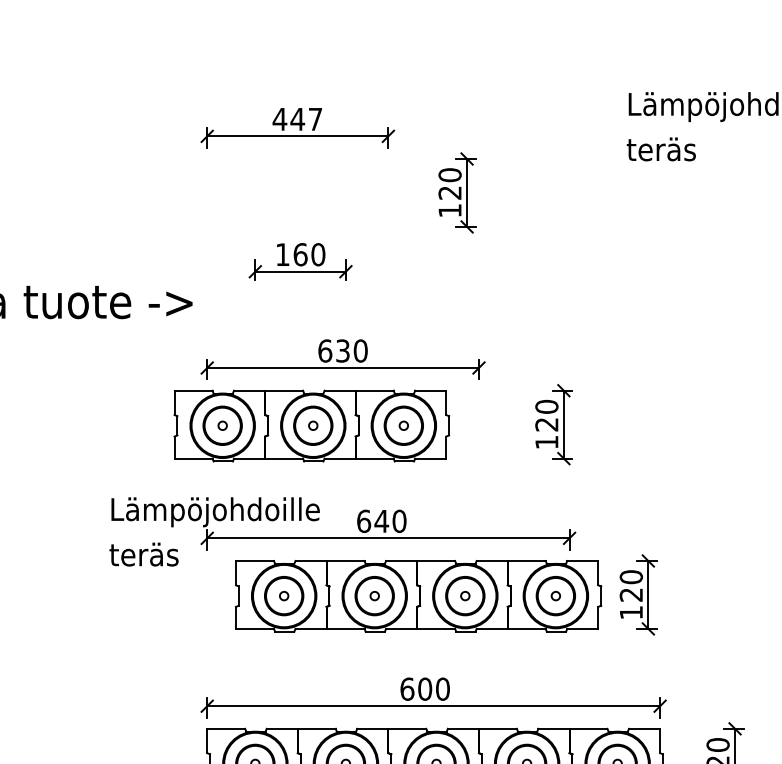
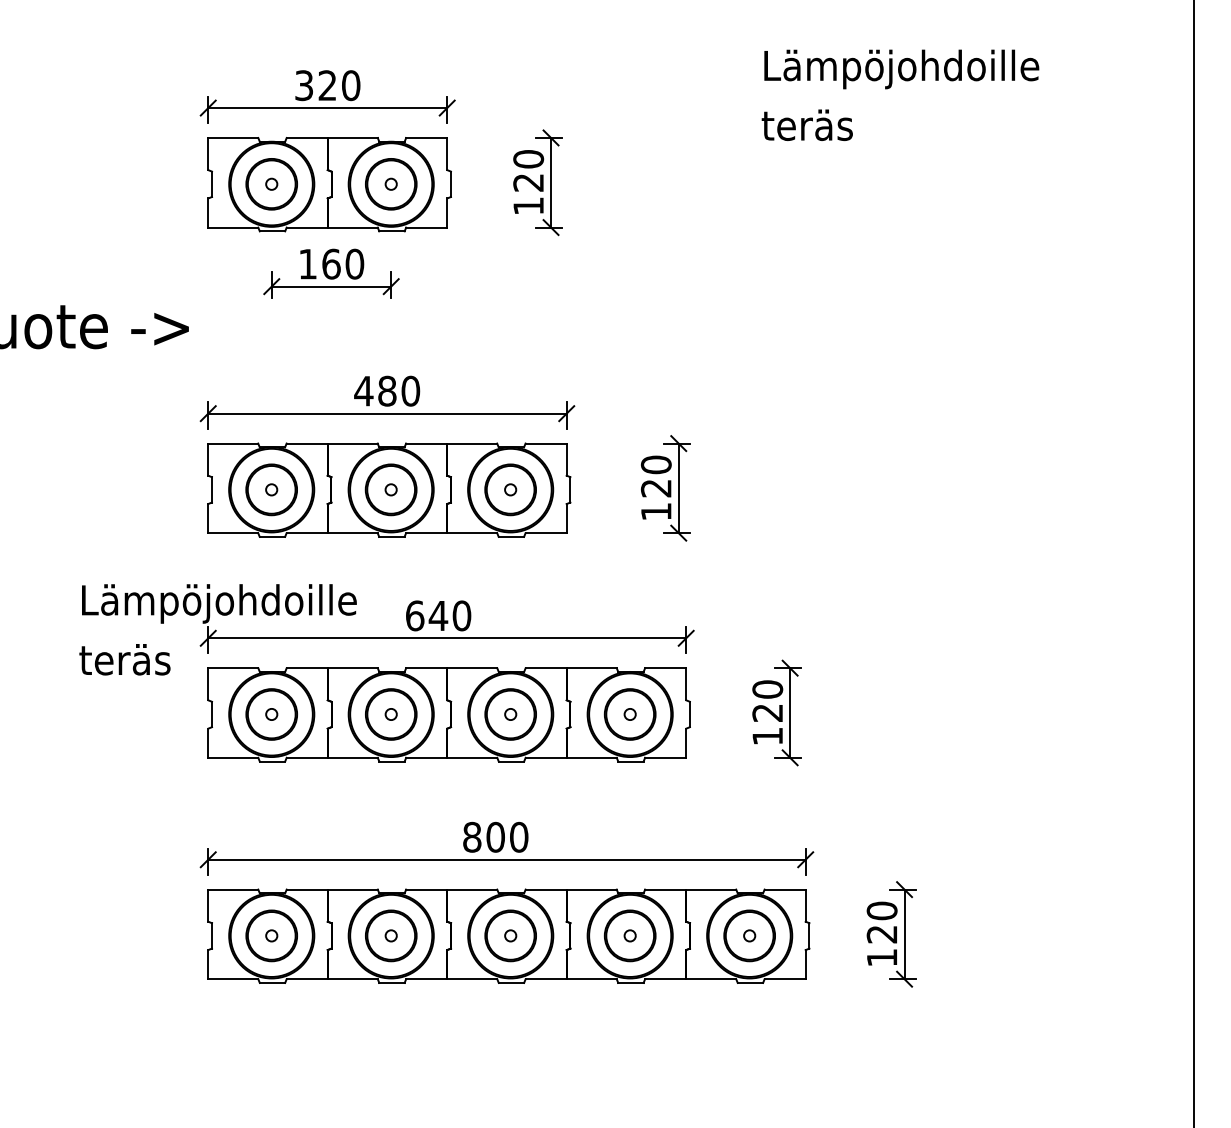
text: (297, 119) -> (327, 85), 447 -> 320
part: (299, 194) -> (329, 184), added
text: (334, 350) -> (375, 390), 630 -> 480
part: (312, 425) -> (389, 489), moved
part: (418, 596) -> (448, 714), moved
text: (407, 688) -> (472, 836), 600 -> 800

